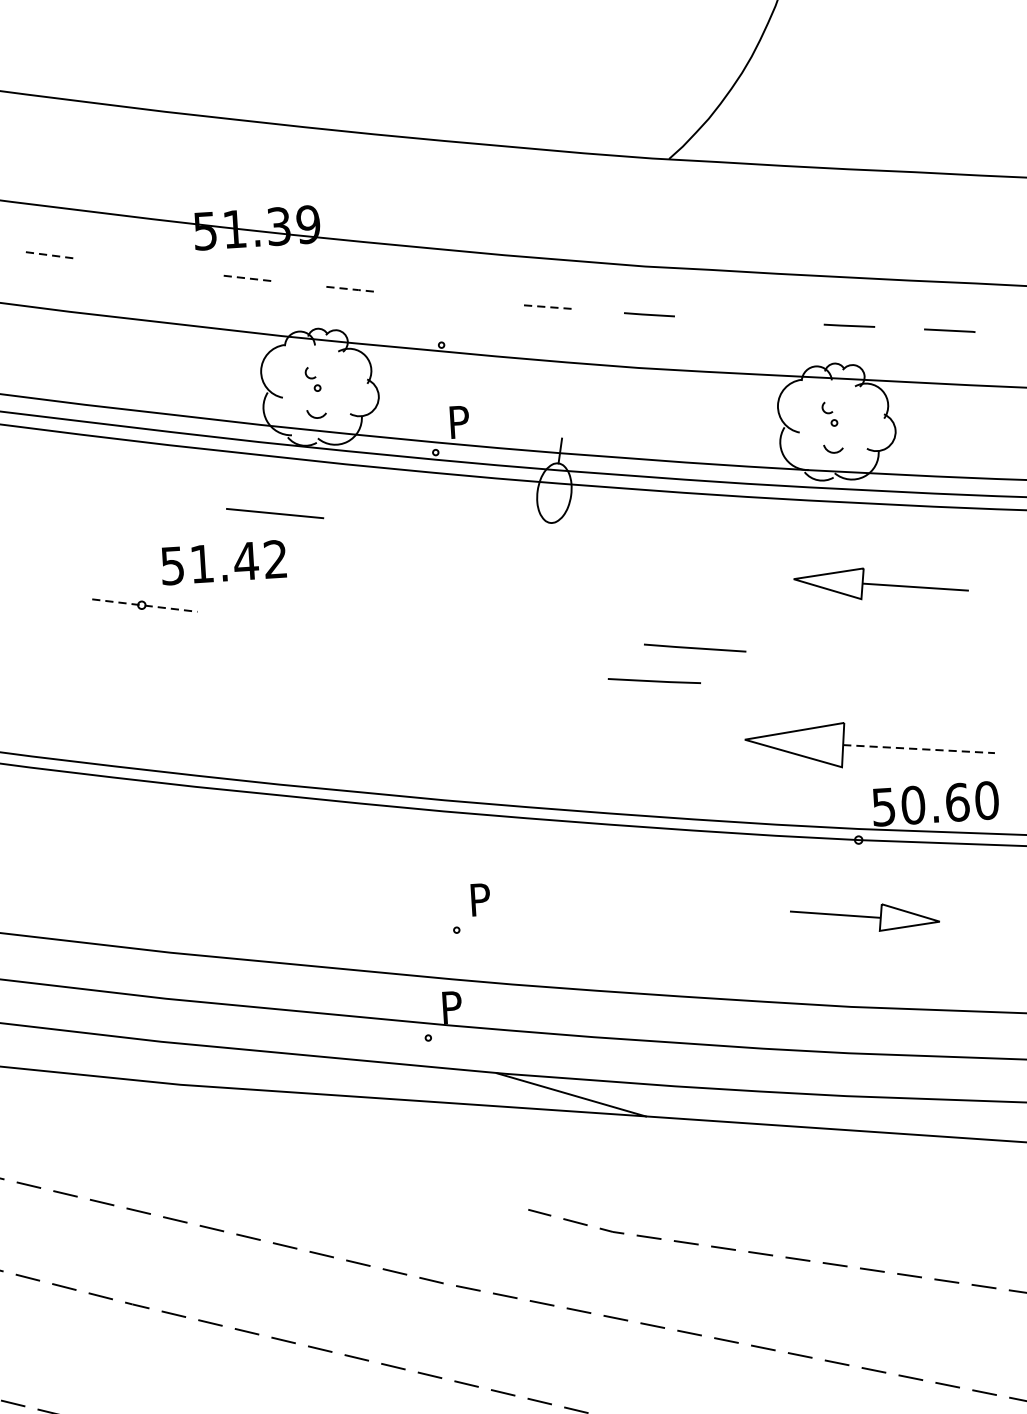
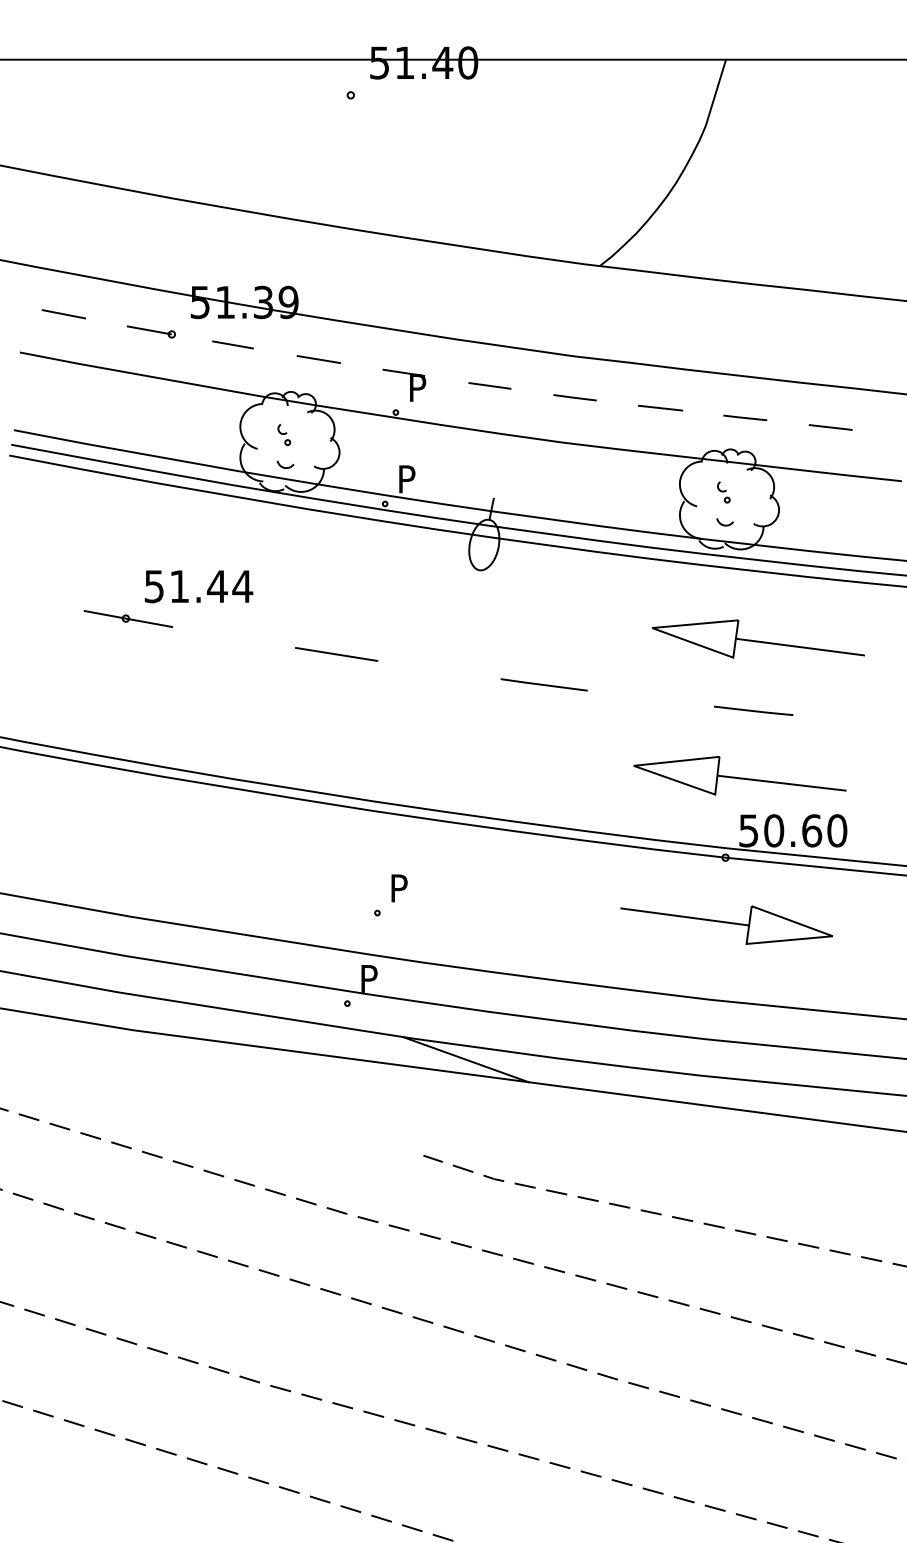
line: (46, 255) -> (63, 314), dashed -> solid
part: (149, 268) -> (150, 331), added
line: (246, 277) -> (232, 344), dashed -> solid
line: (348, 288) -> (319, 359), dashed -> solid
line: (551, 307) -> (491, 386), dashed -> solid
part: (449, 311) -> (404, 384), added
line: (749, 319) -> (660, 407), added
line: (274, 513) -> (336, 654), moved
text: (275, 559) -> (242, 586), 51.42 -> 51.44
part: (881, 582) -> (758, 638), size x1.43
line: (143, 605) -> (127, 618), dashed -> solid
line: (694, 647) -> (543, 684), moved
line: (654, 680) -> (753, 710), moved
line: (919, 749) -> (782, 783), dashed -> solid
part: (864, 917) -> (726, 924), size x1.67

